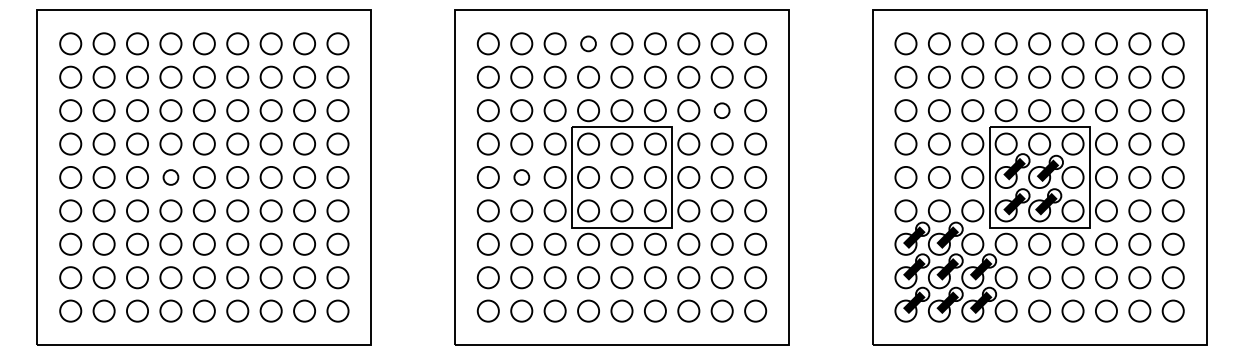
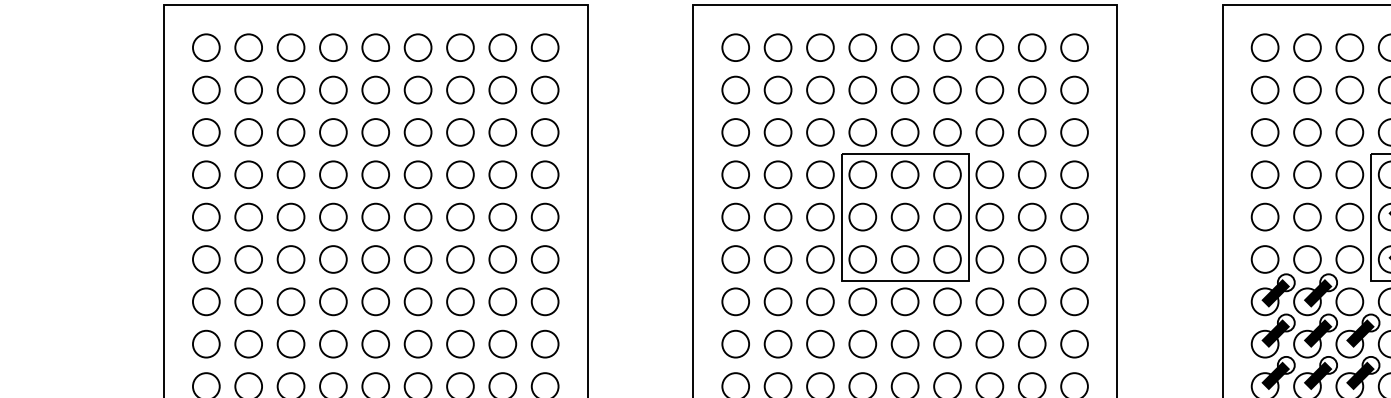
circle: (588, 43) -> (862, 47), size x1.43
circle: (721, 110) -> (1031, 132), size x1.43
circle: (170, 177) -> (332, 217), size x1.43
circle: (521, 177) -> (777, 217), size x1.43

